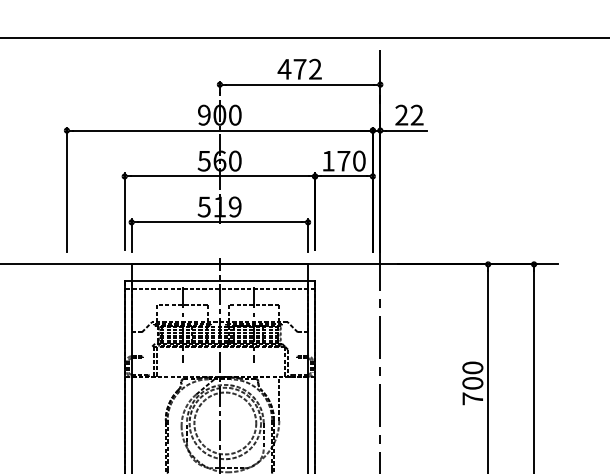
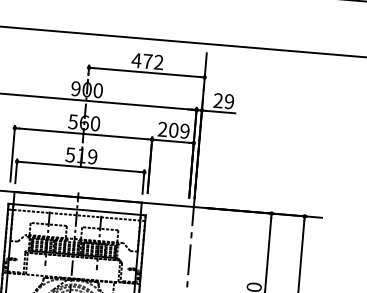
text: (416, 115) -> (228, 101), 22 -> 29
text: (343, 160) -> (173, 129), 170 -> 209

